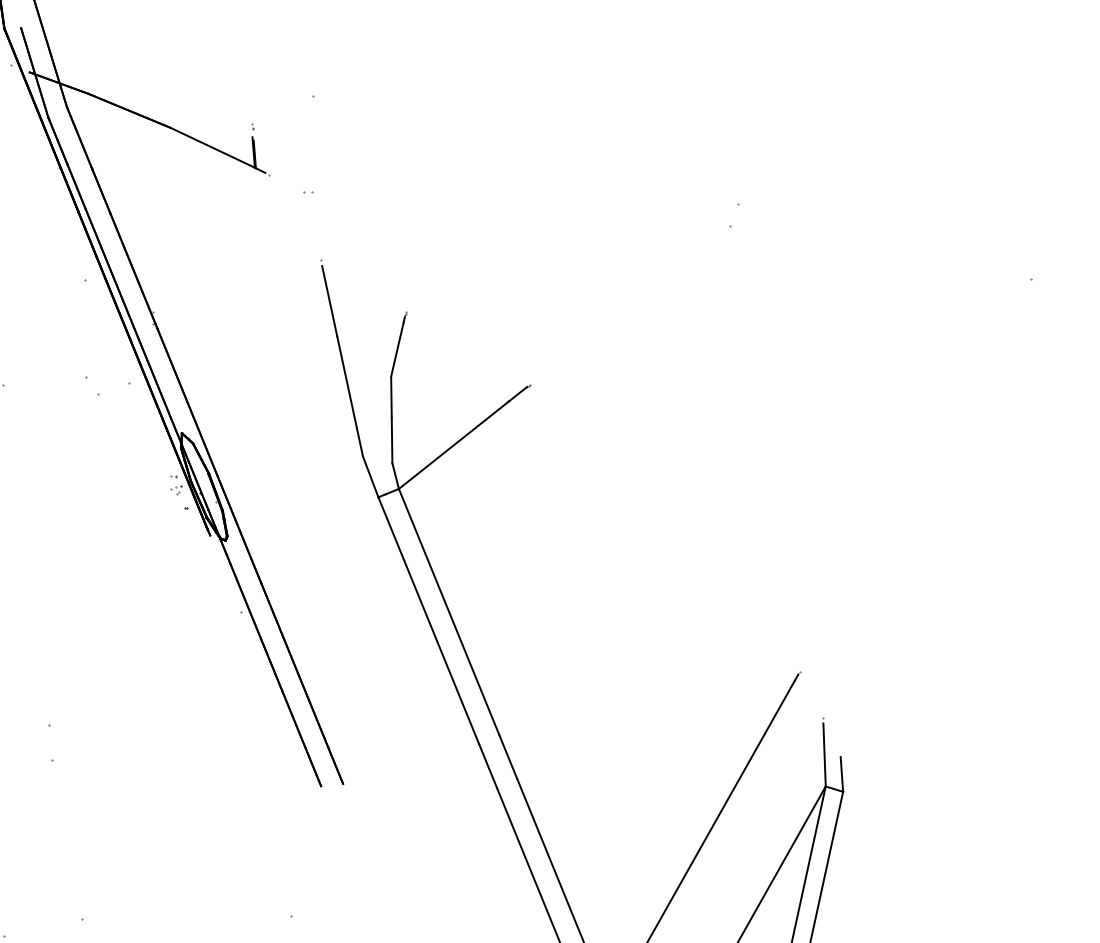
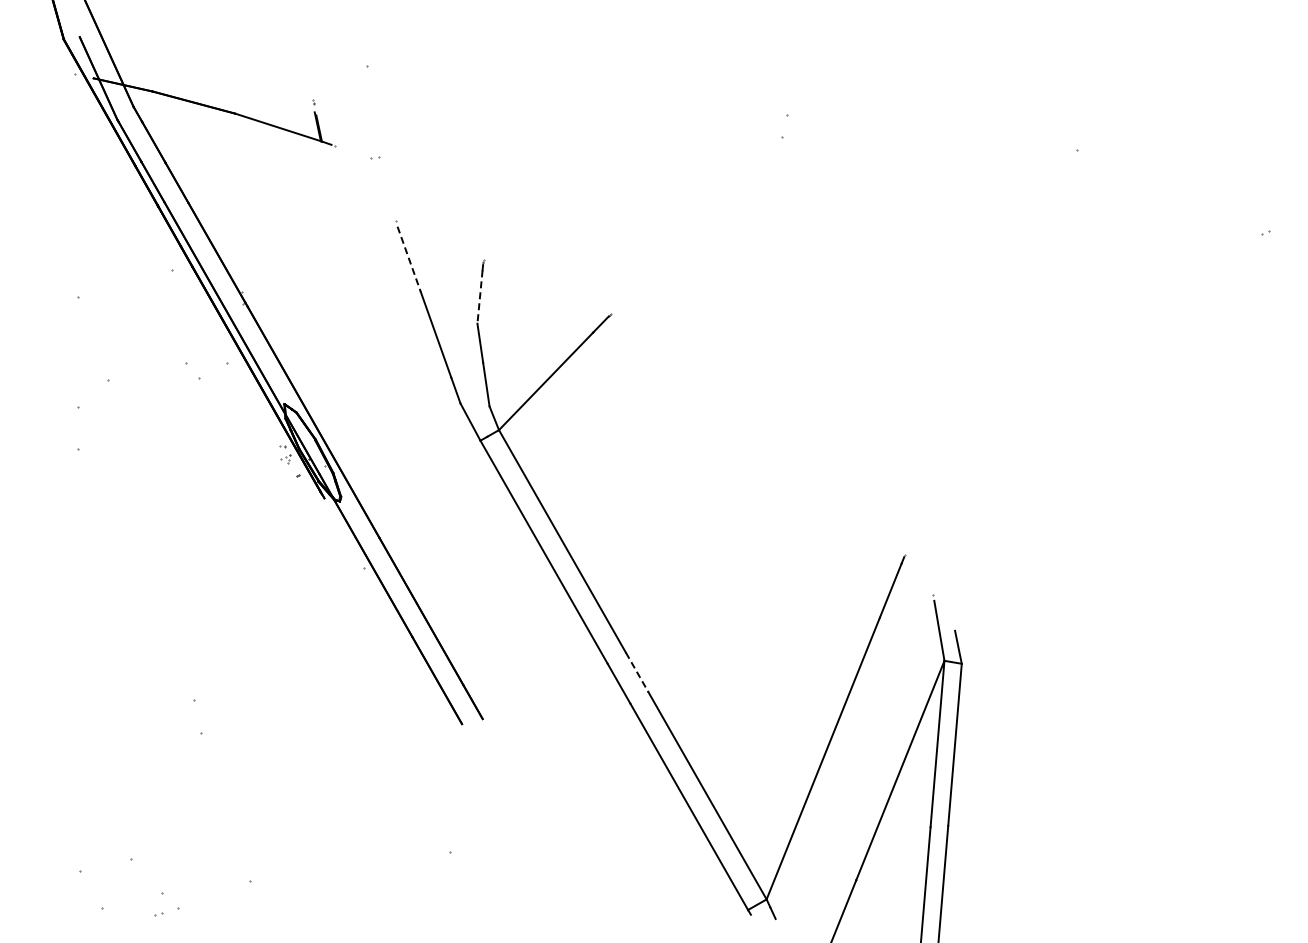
line: (329, 301) -> (409, 259), solid -> dashed
line: (397, 350) -> (480, 297), solid -> dashed
line: (508, 756) -> (637, 672), solid -> dashed

